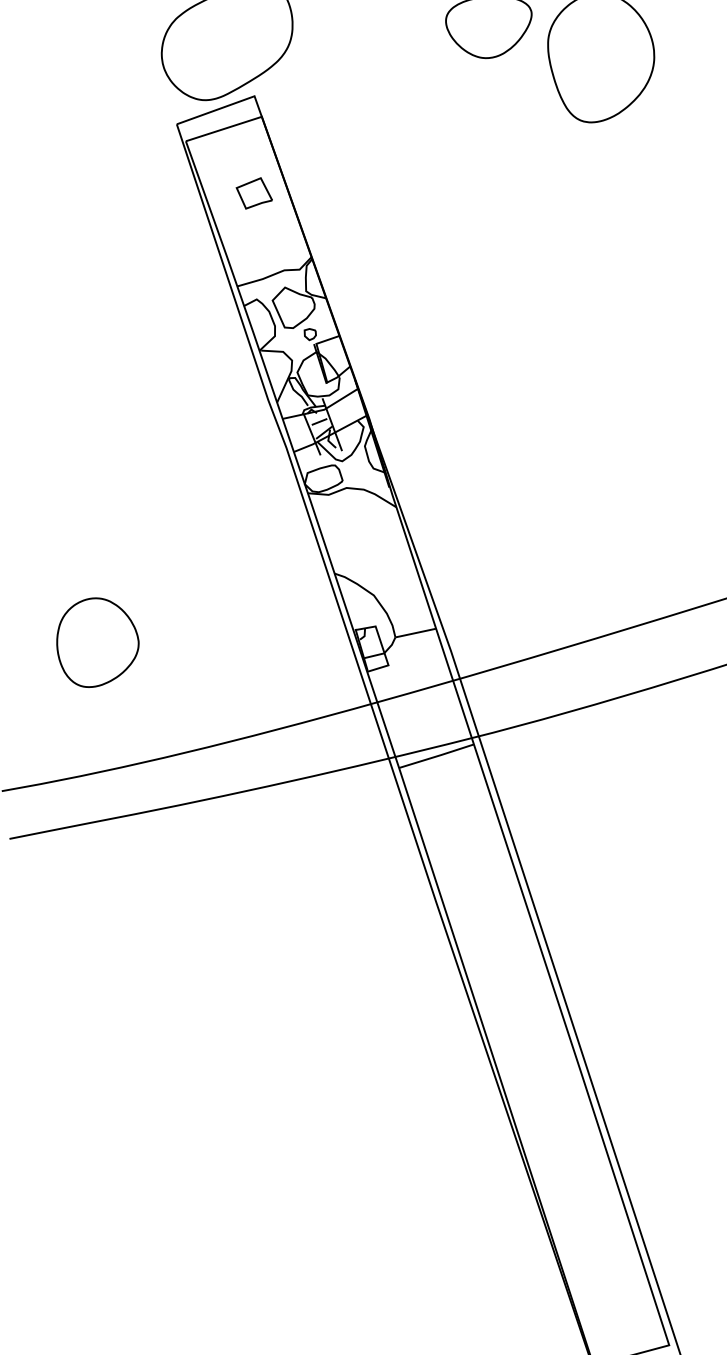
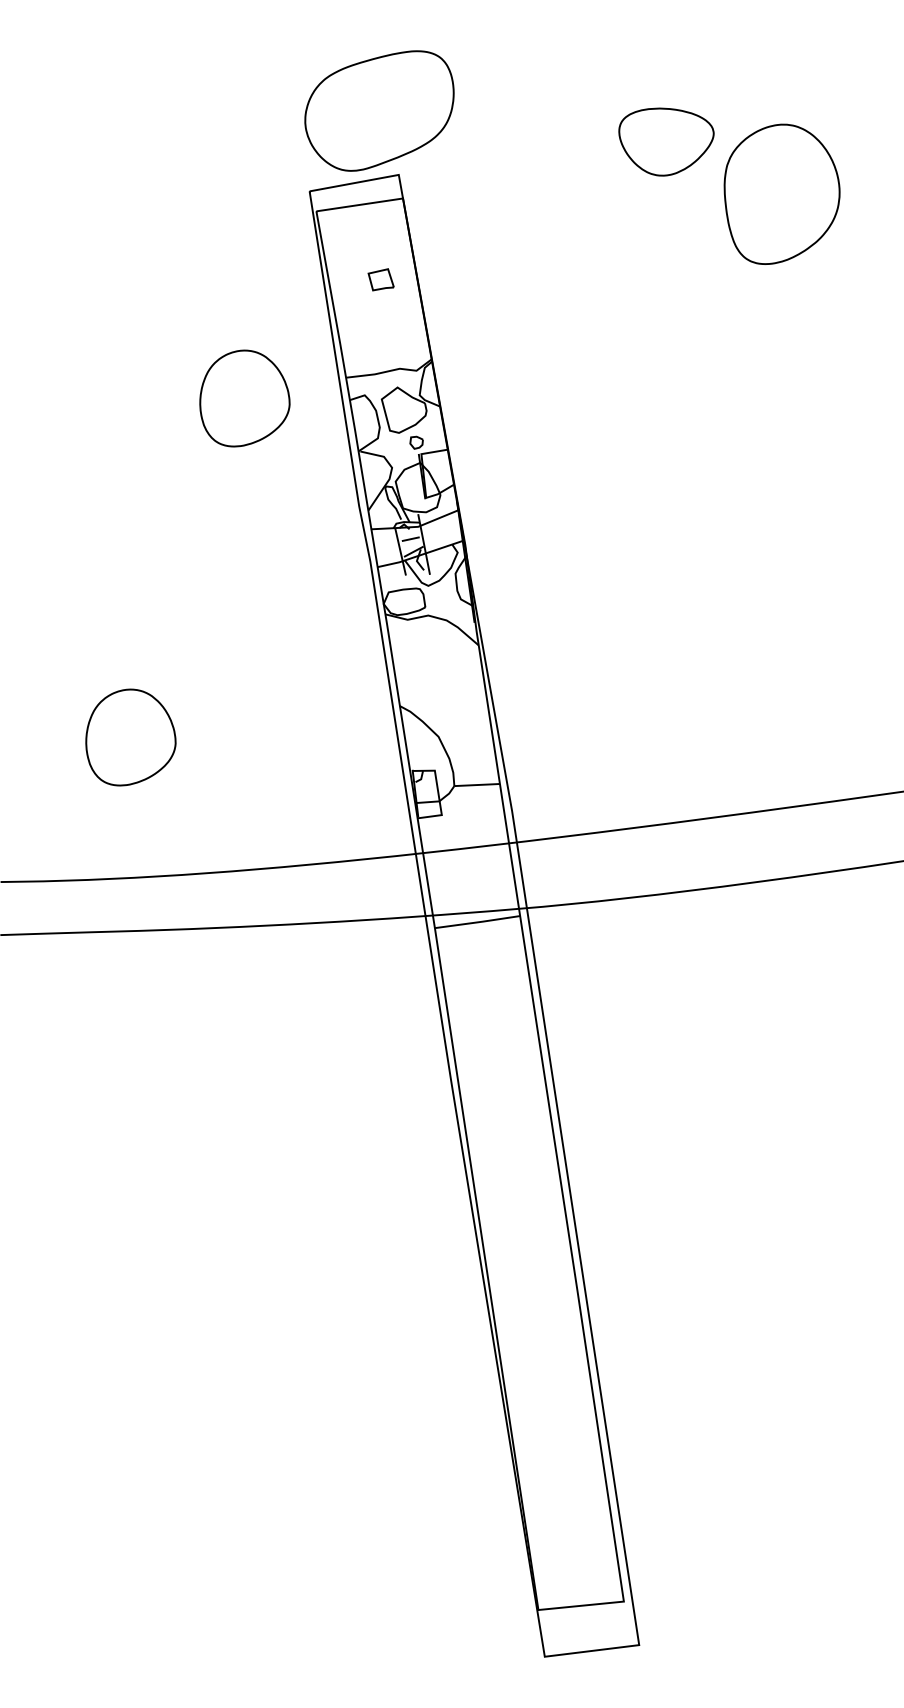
part: (254, 192) -> (381, 279), size x0.7
part: (149, 320) -> (244, 398), added

